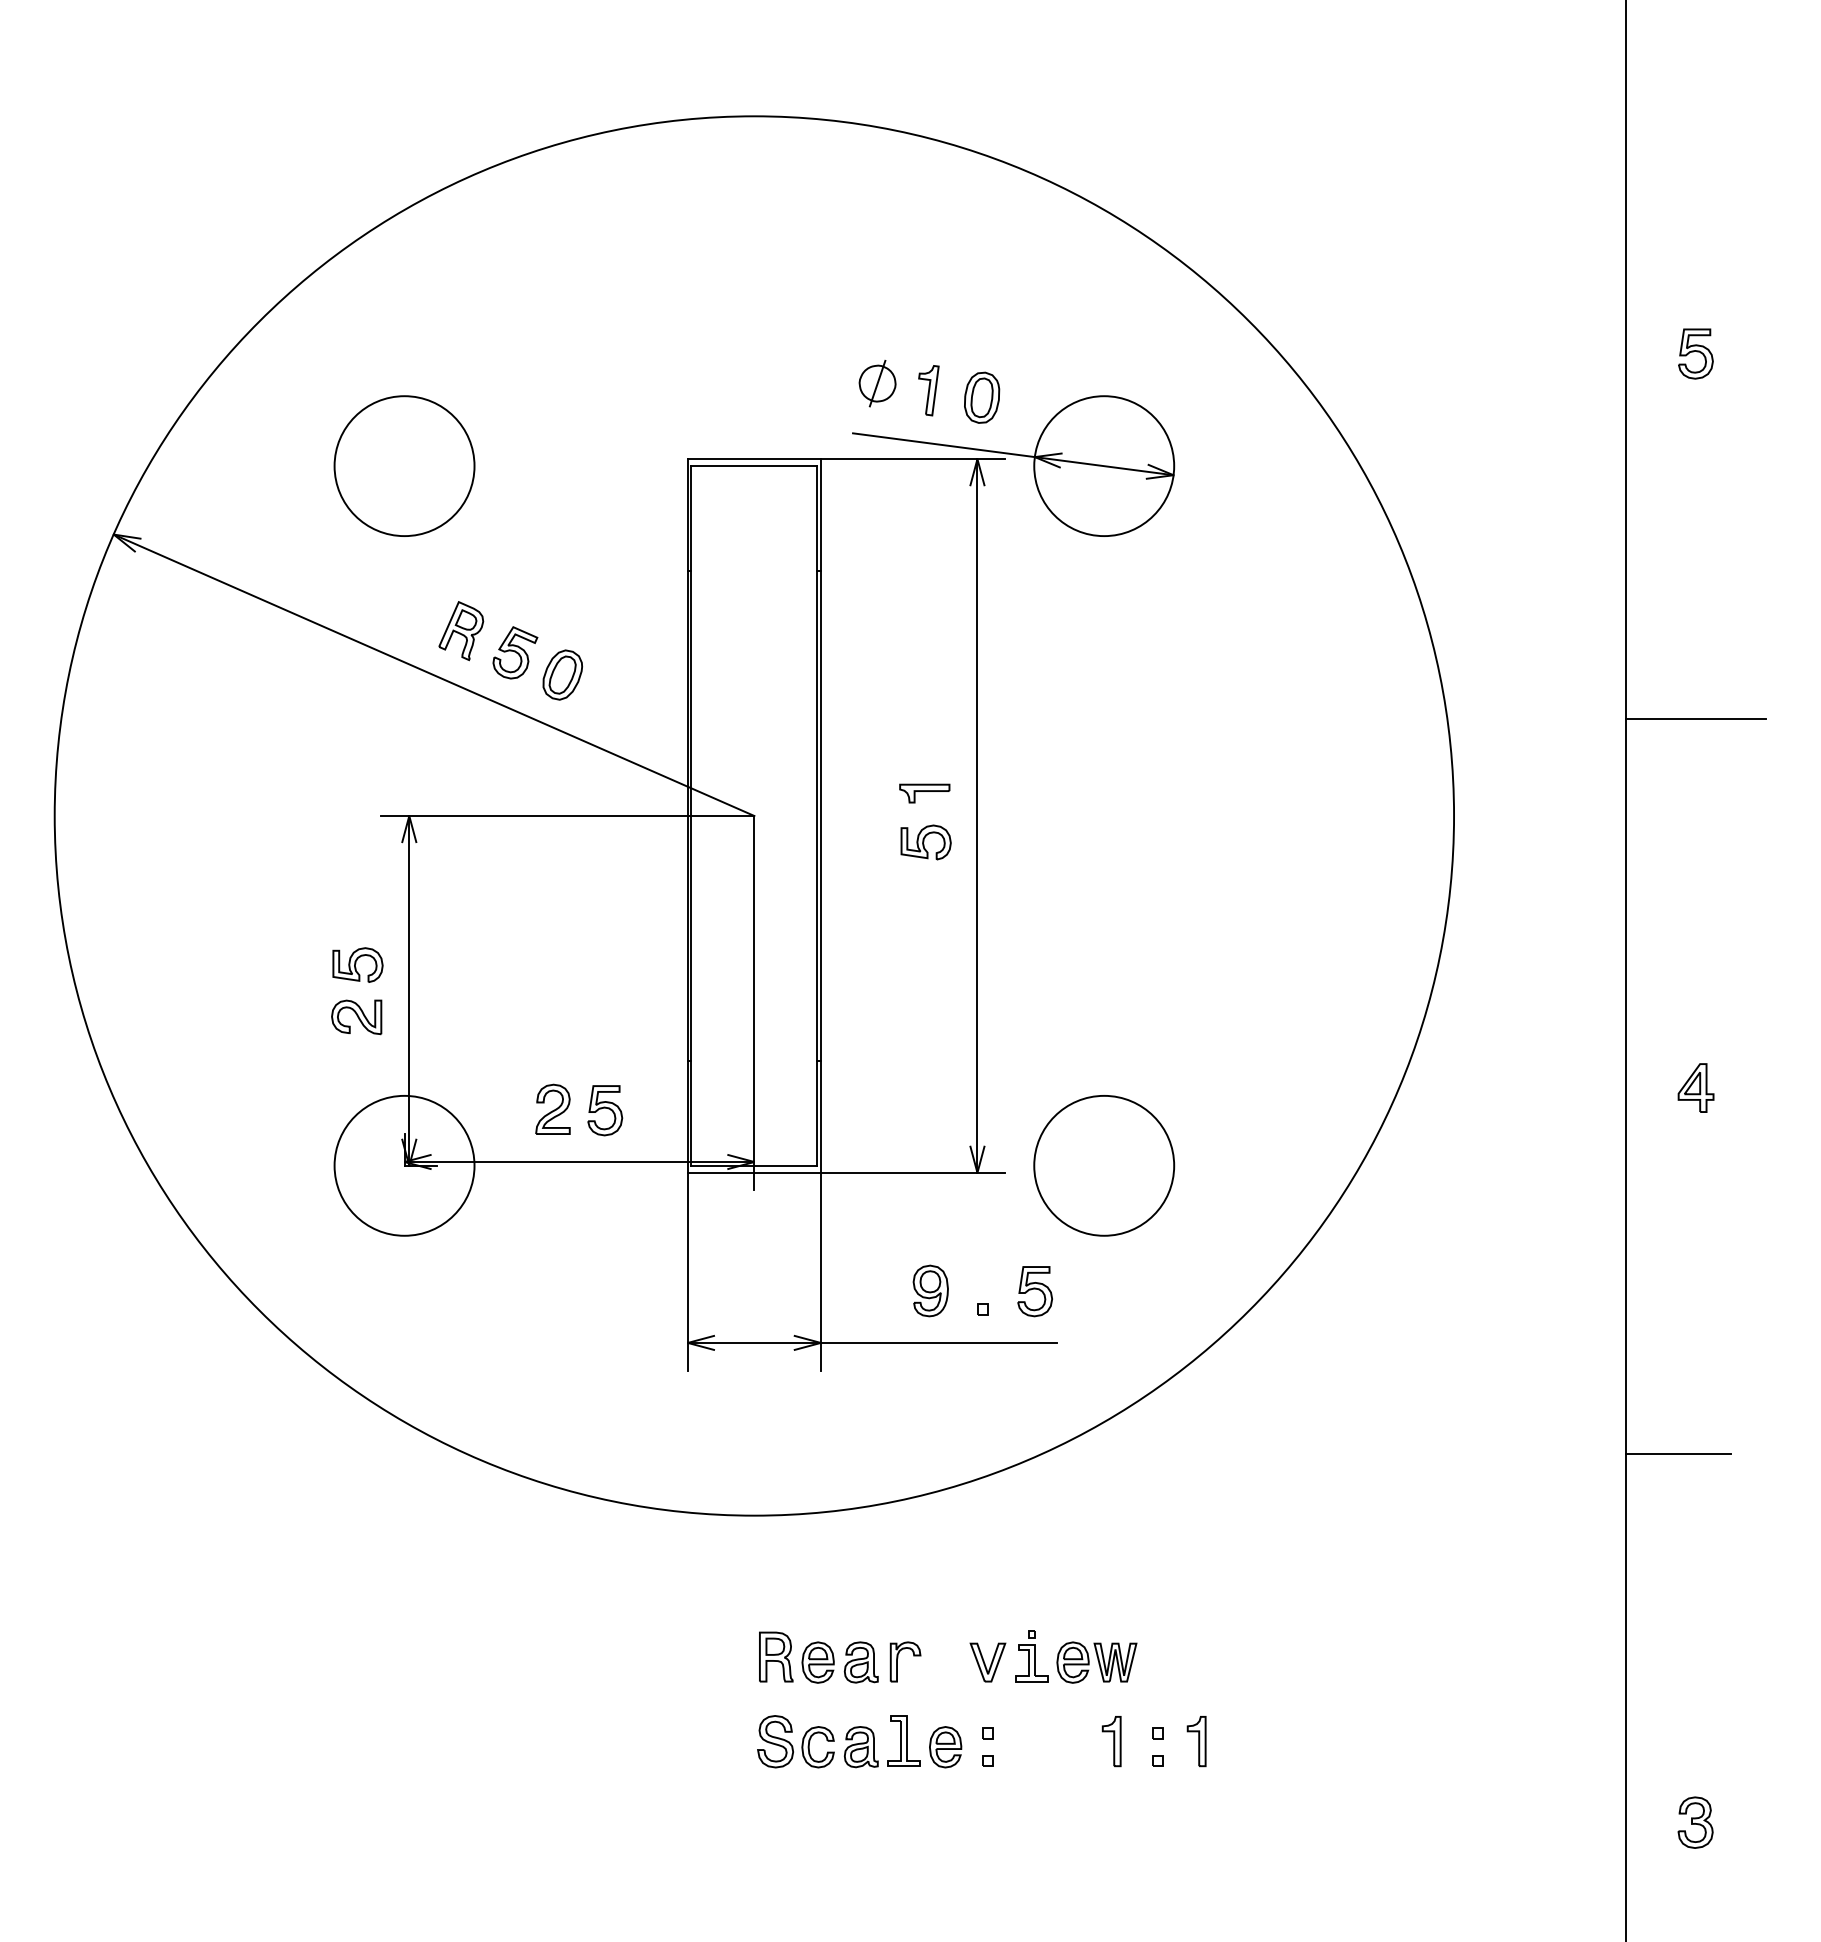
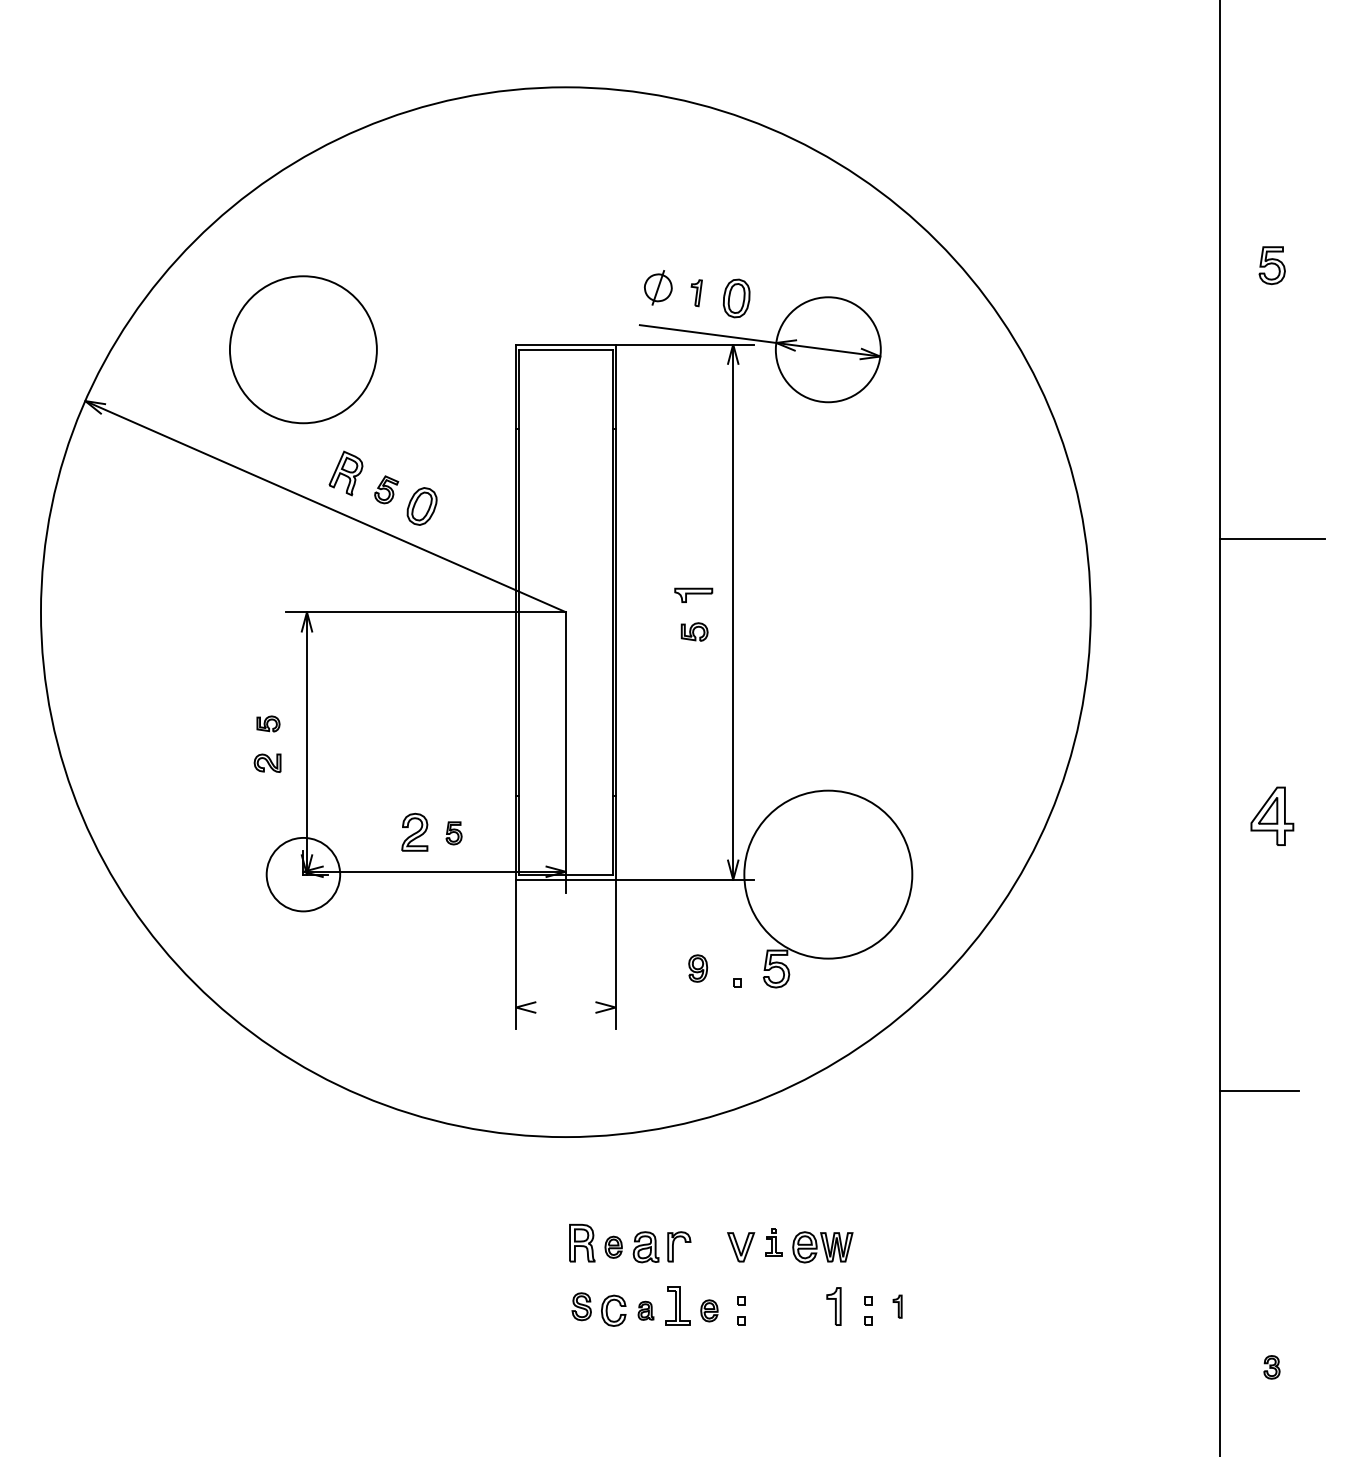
part: (928, 390) -> (696, 293), size x0.7
circle: (404, 466) -> (303, 350), size x1.4
part: (515, 652) -> (386, 489), size x0.7
part: (925, 842) -> (694, 632), size x0.7
part: (357, 964) -> (268, 723), size x0.6
part: (356, 1017) -> (267, 763), size x0.7
part: (1695, 1087) -> (1271, 815), size x1.6
part: (605, 1110) -> (454, 833), size x0.6
circle: (404, 1165) -> (303, 874), size x0.7
circle: (1104, 1165) -> (828, 874), size x1.6
part: (930, 1290) -> (698, 968), size x0.7
line: (871, 1342) -> (653, 1007), removed
part: (1031, 1656) -> (773, 1242), size x0.7
part: (817, 1662) -> (613, 1247), size x0.7
part: (775, 1741) -> (581, 1306), size x0.7
part: (1196, 1741) -> (897, 1306), size x0.6
part: (860, 1747) -> (645, 1311), size x0.6
part: (945, 1747) -> (709, 1311), size x0.7
part: (1695, 1822) -> (1271, 1367), size x0.6

